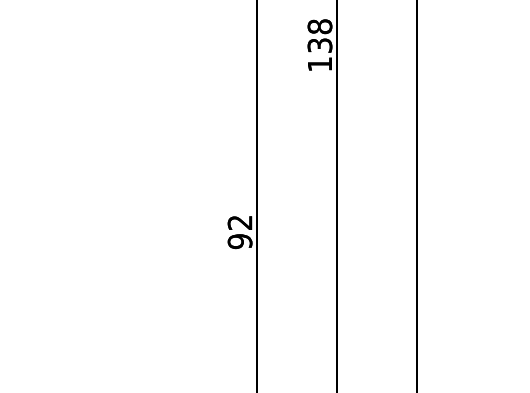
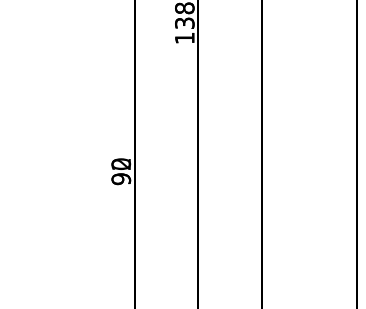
text: (239, 222) -> (120, 163), 92 -> 90

